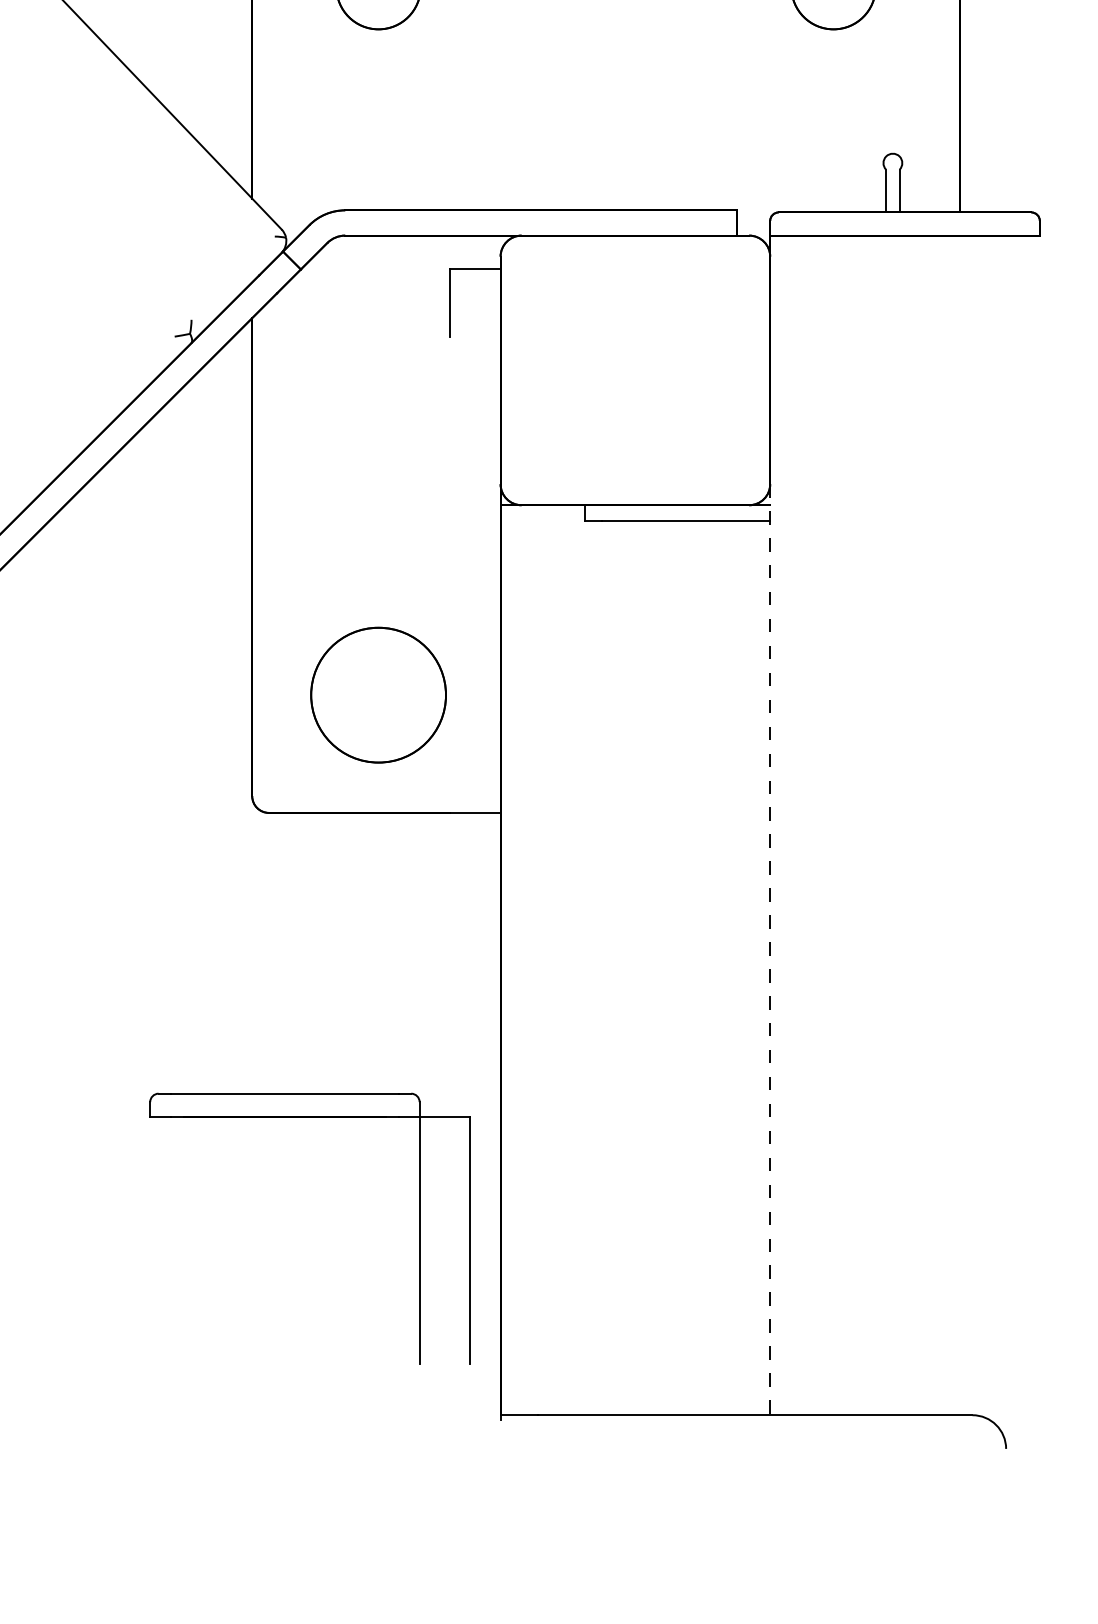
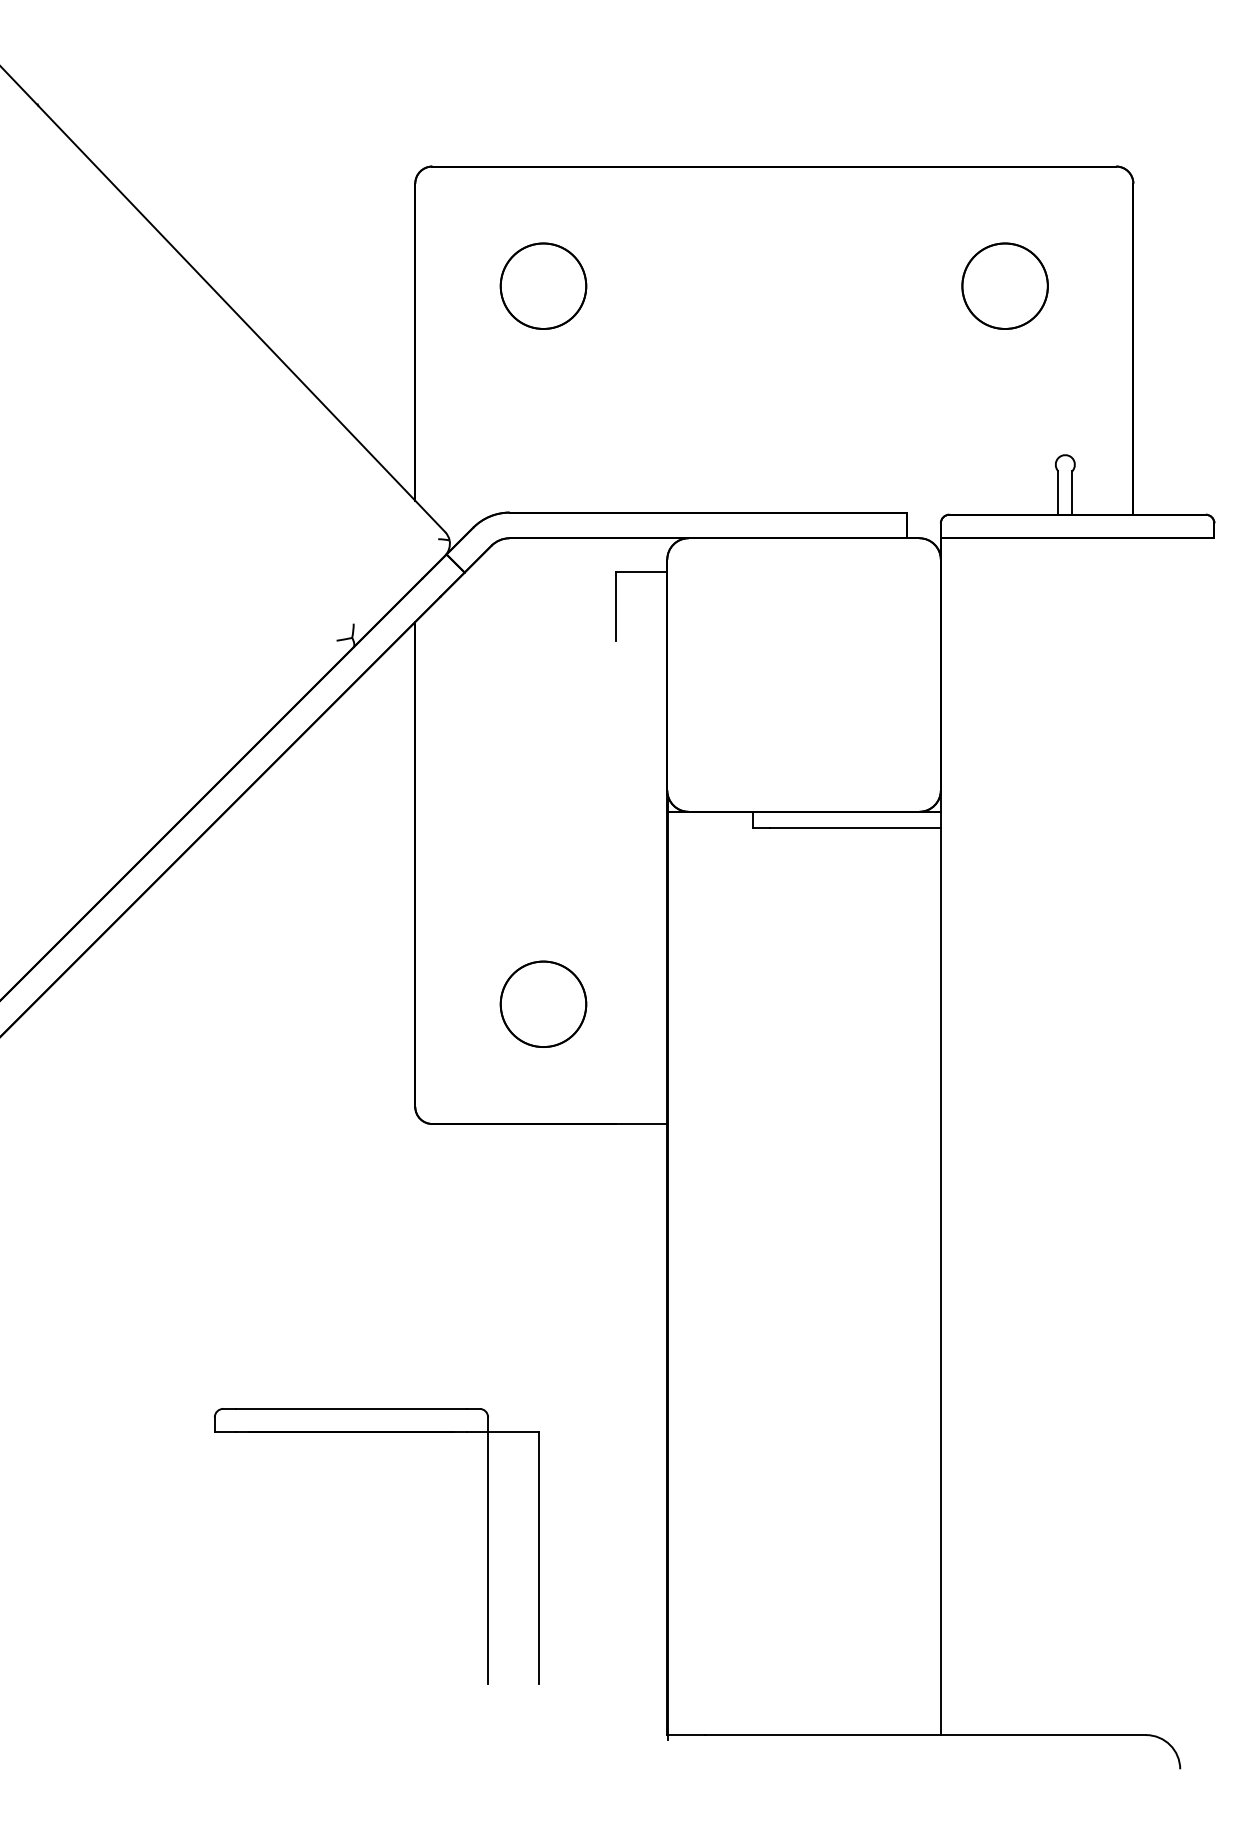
part: (378, 694) -> (543, 1003), size x0.62
line: (769, 950) -> (940, 1263), dashed -> solid
part: (418, 1229) -> (487, 1546), moved

